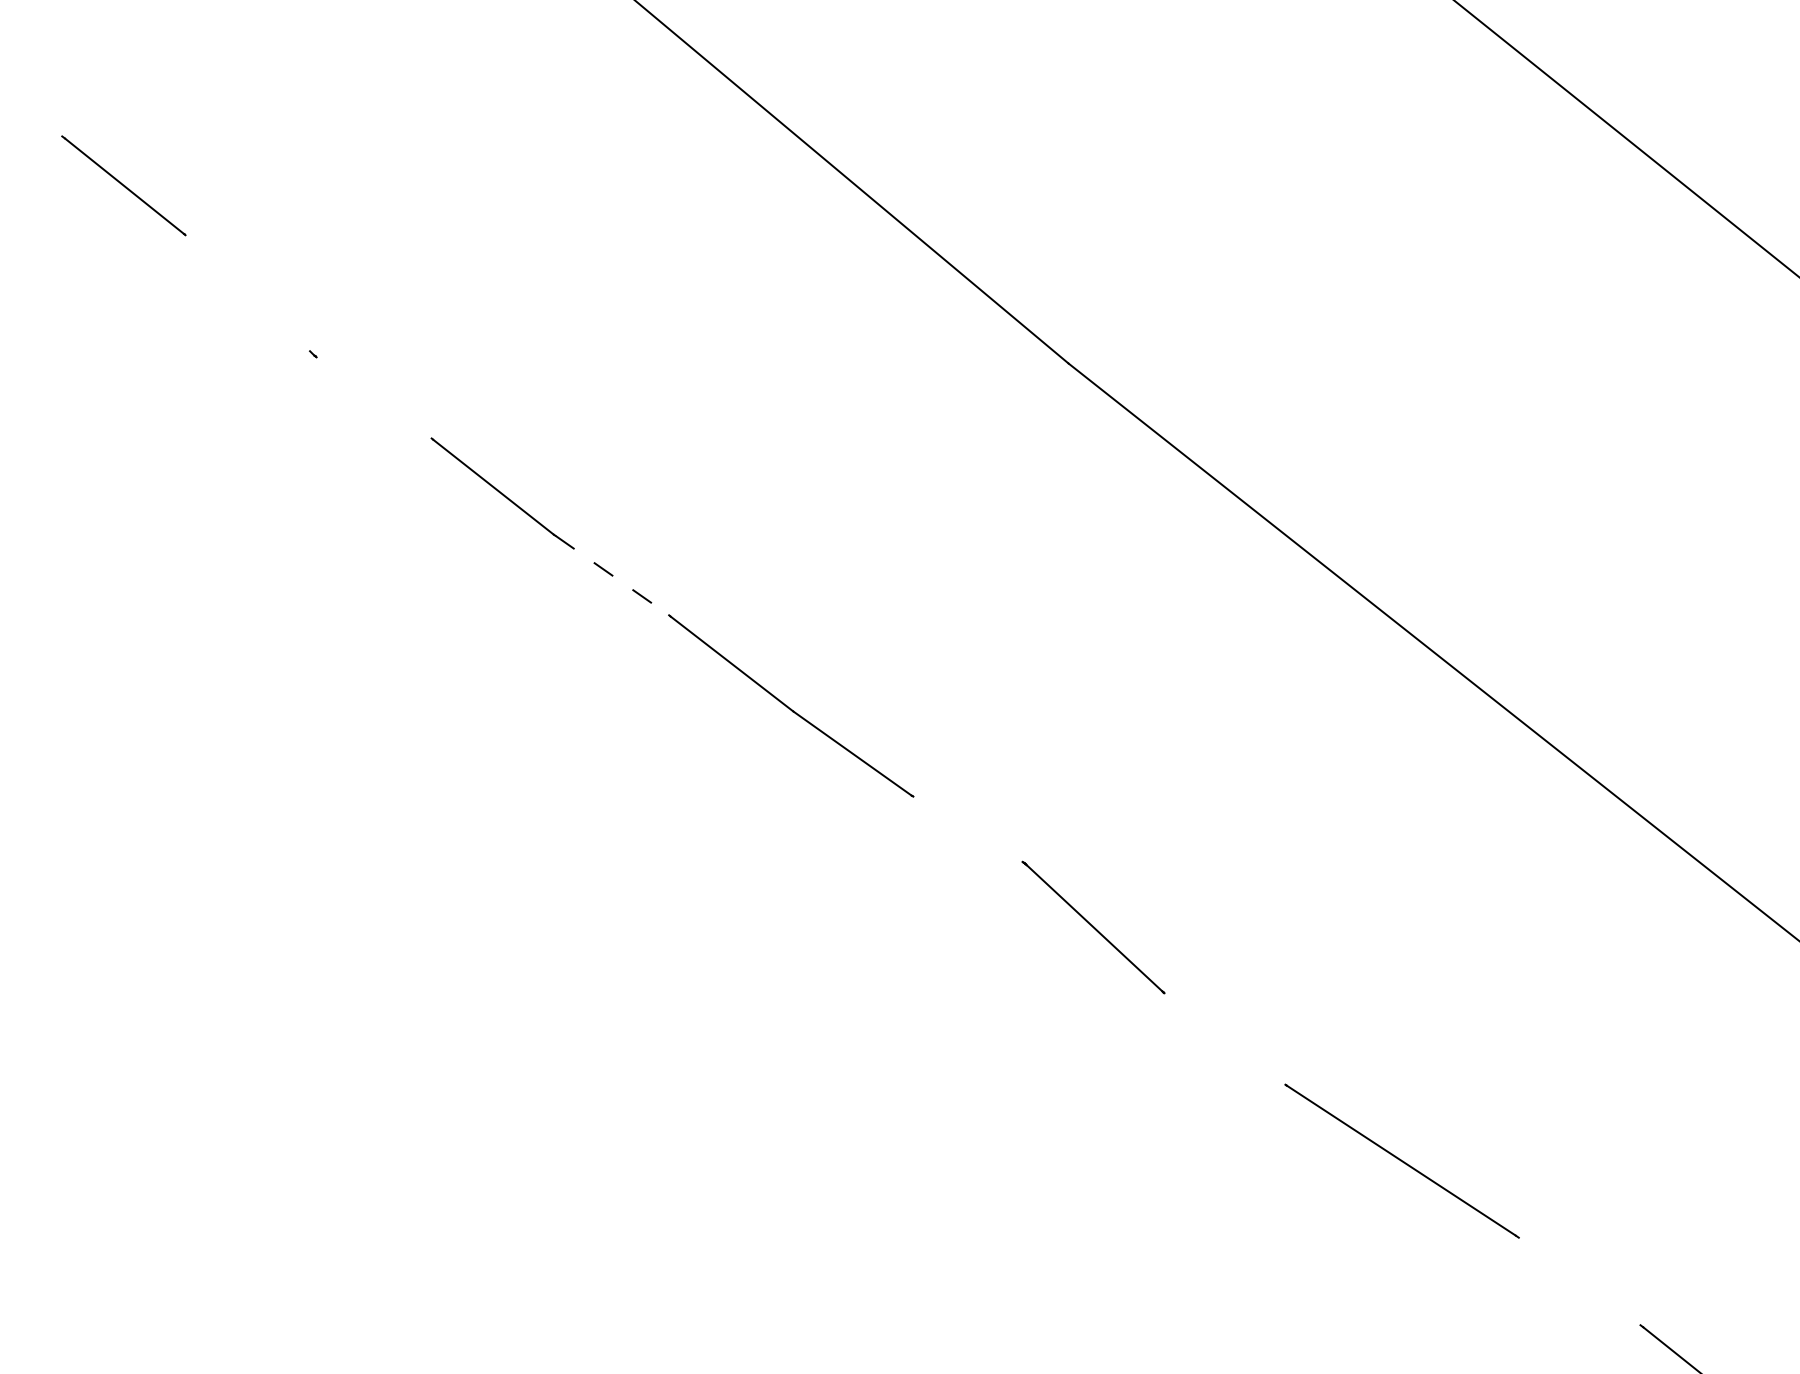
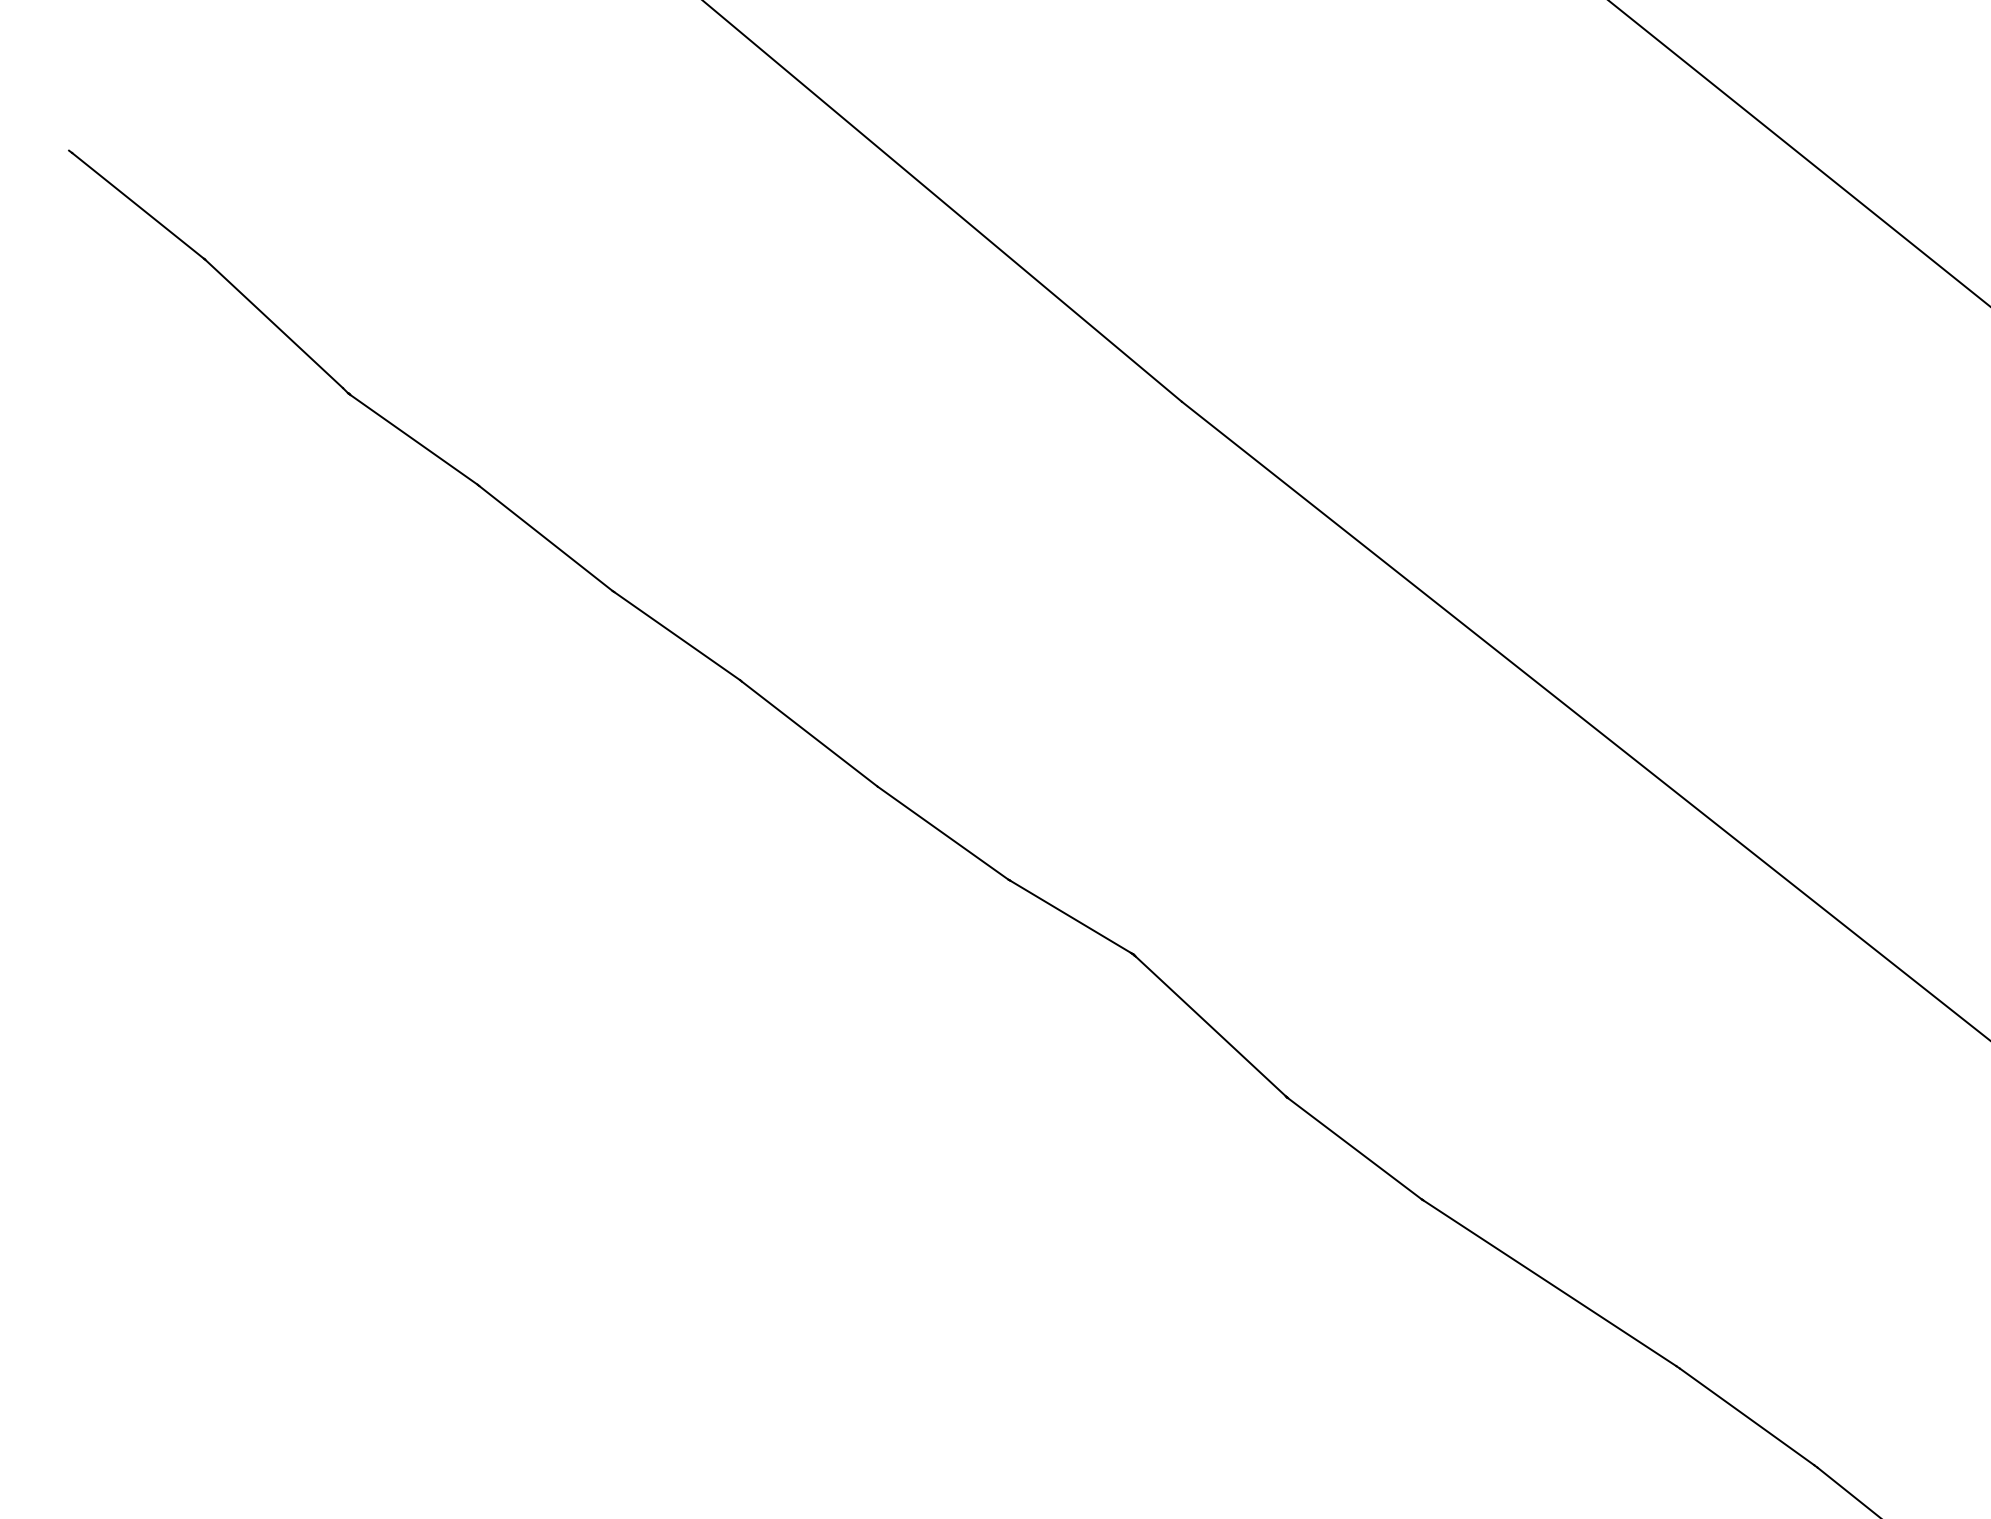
line: (247, 292) -> (274, 323), added
line: (373, 397) -> (413, 439), added
line: (612, 575) -> (677, 636), dashed -> solid
line: (967, 828) -> (1070, 916), added
line: (1224, 1038) -> (1354, 1148), added
line: (1579, 1281) -> (1746, 1416), added

